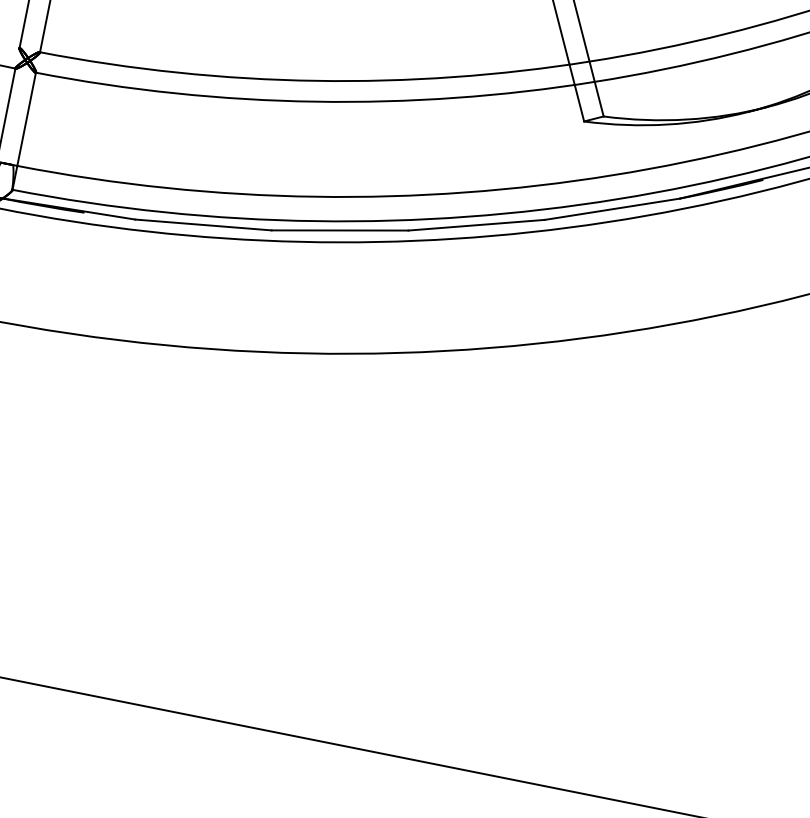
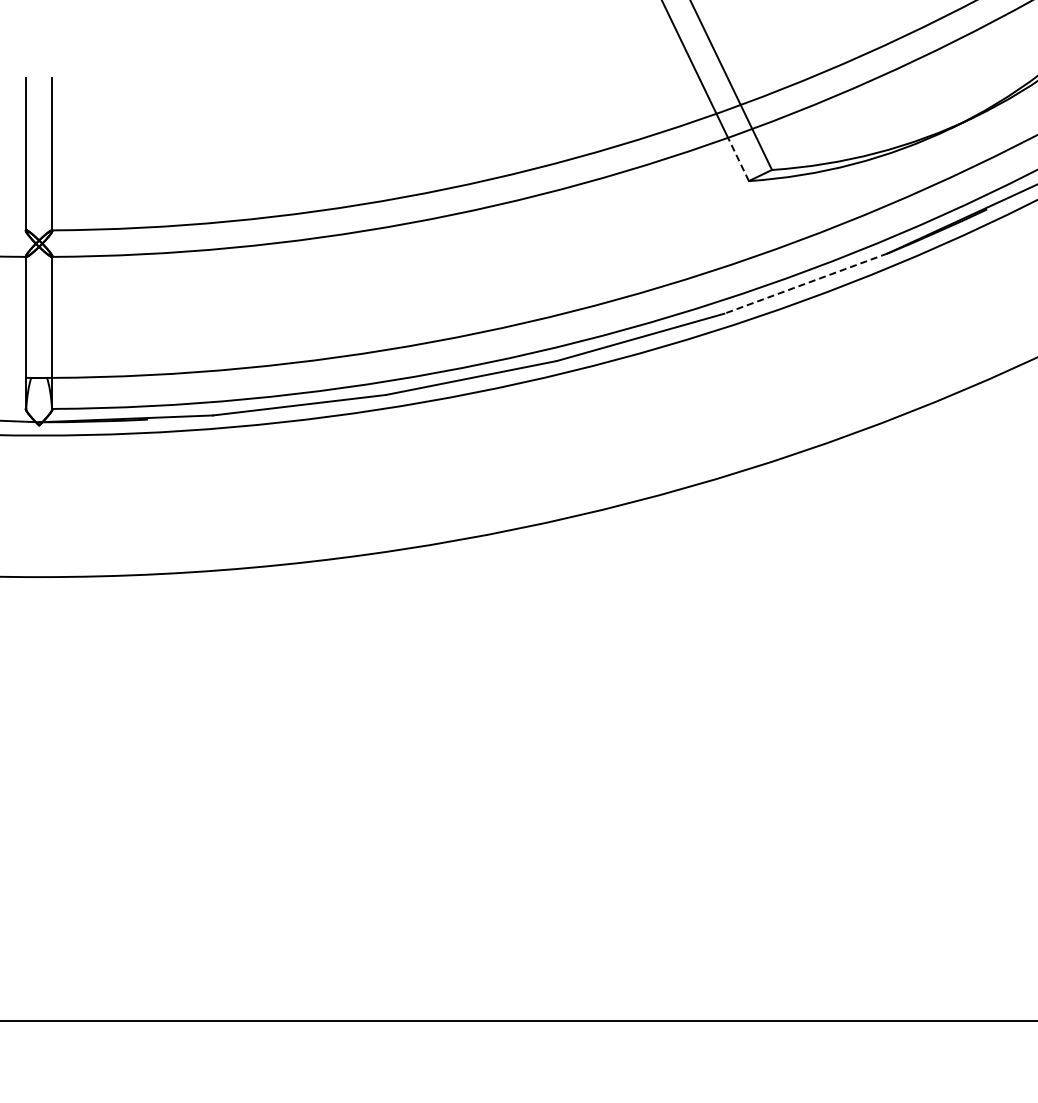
line: (579, 103) -> (738, 159), solid -> dashed
line: (611, 209) -> (805, 283), solid -> dashed

